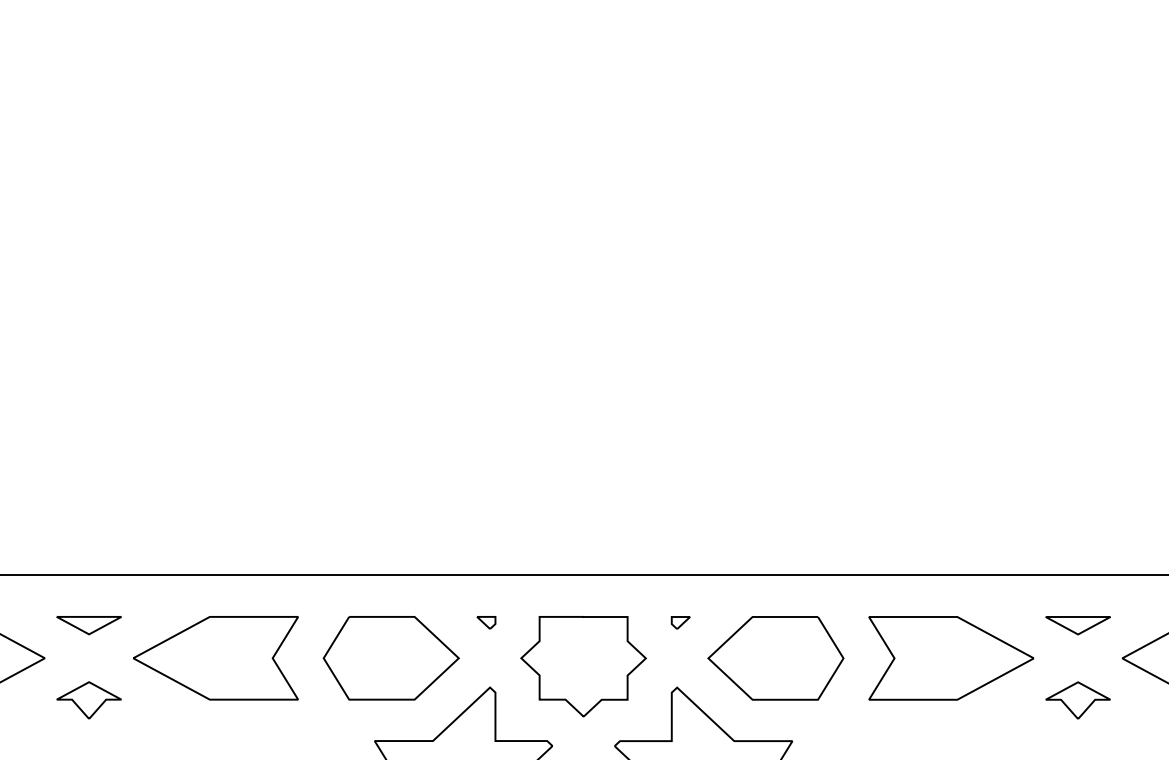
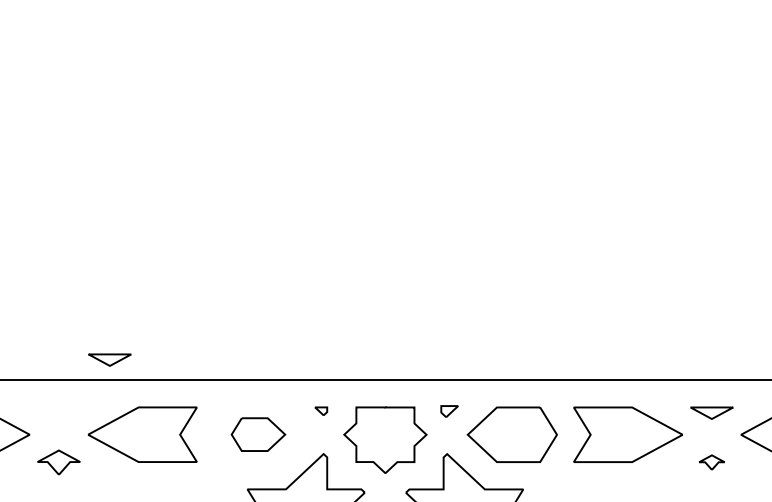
part: (680, 621) -> (449, 410), size x1.4
part: (88, 624) -> (109, 359), moved
part: (391, 657) -> (258, 434), size x0.6
part: (1077, 700) -> (711, 462), size x0.6

